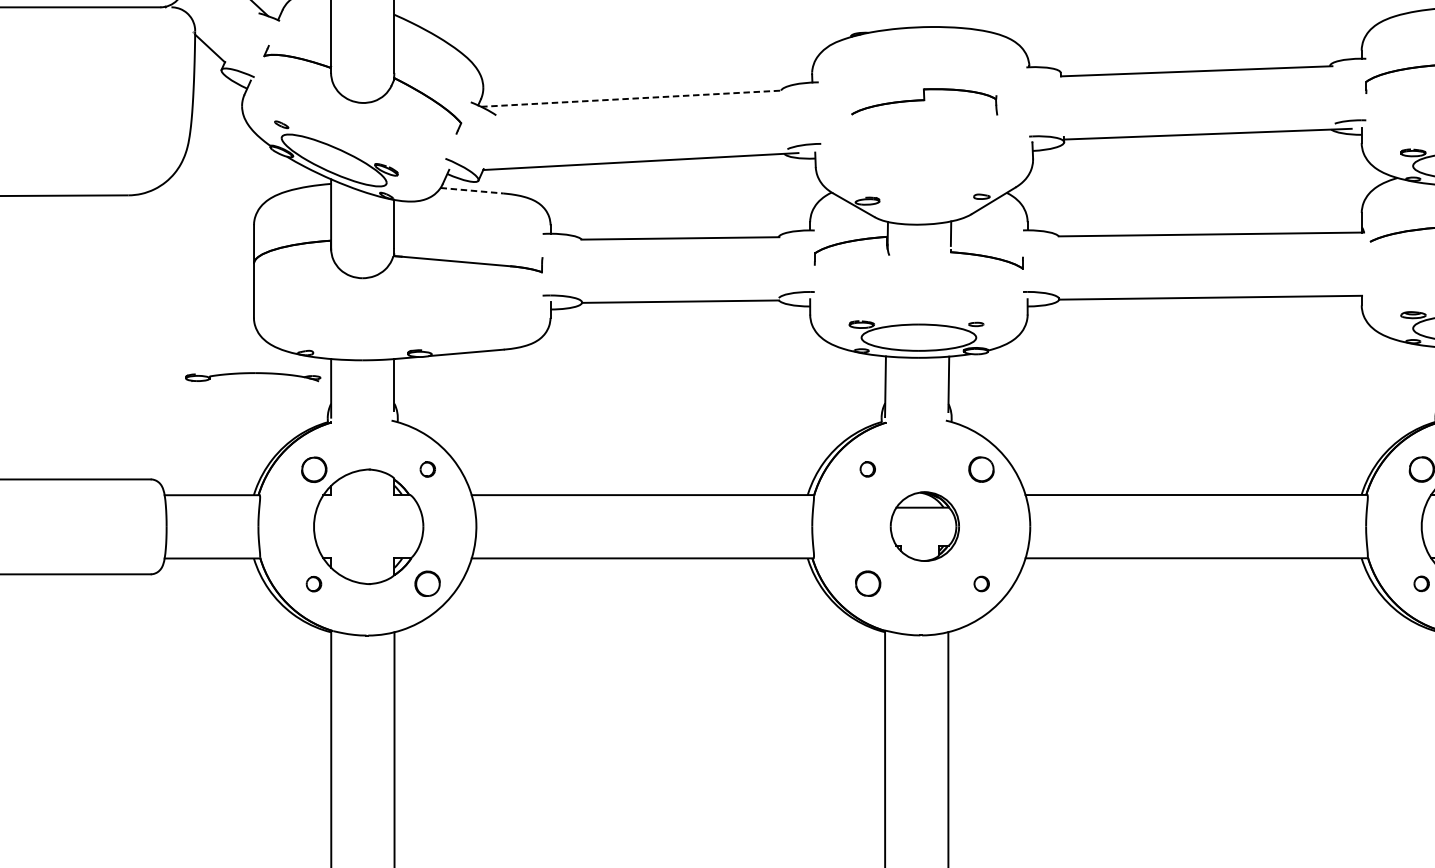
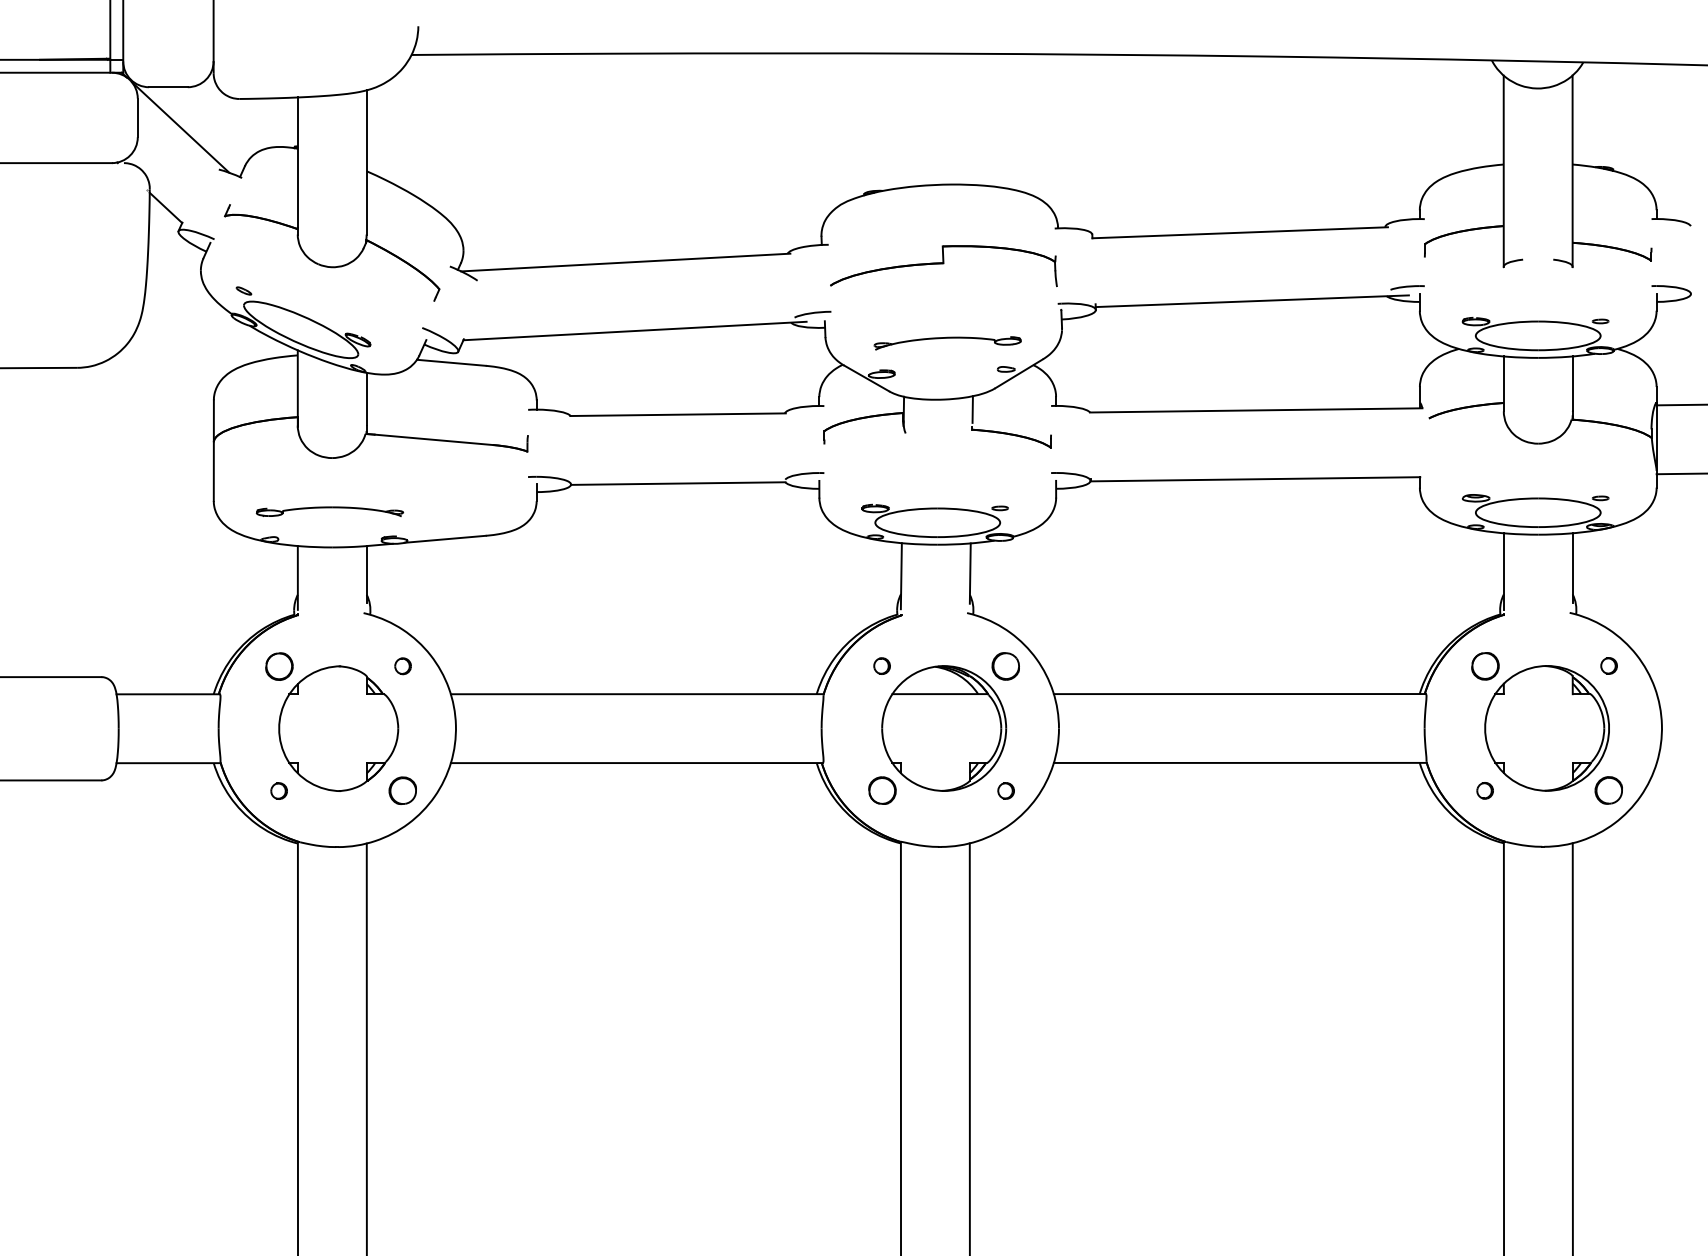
line: (632, 98) -> (625, 262), dashed -> solid
part: (924, 102) -> (943, 266), size x1.43
part: (927, 173) -> (947, 343), added
line: (472, 190) -> (451, 362), dashed -> solid
part: (252, 376) -> (329, 511), moved
part: (925, 526) -> (944, 728), size x1.67

